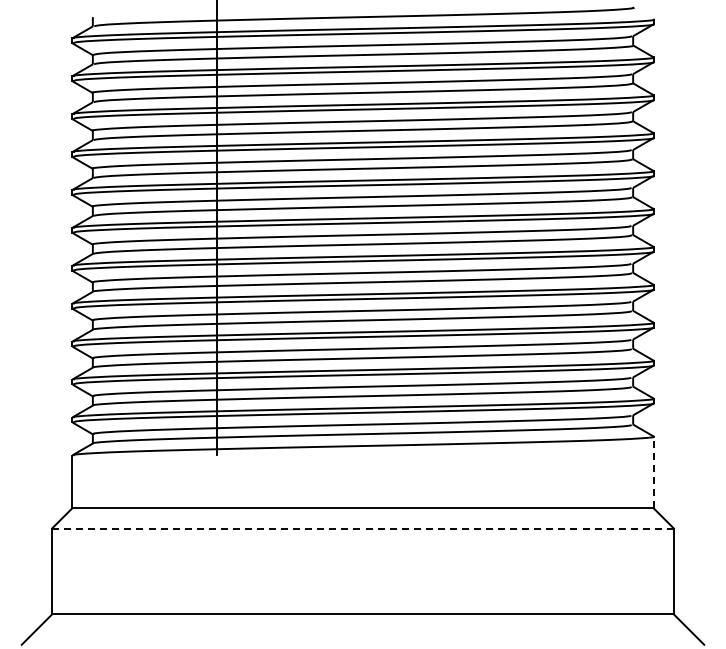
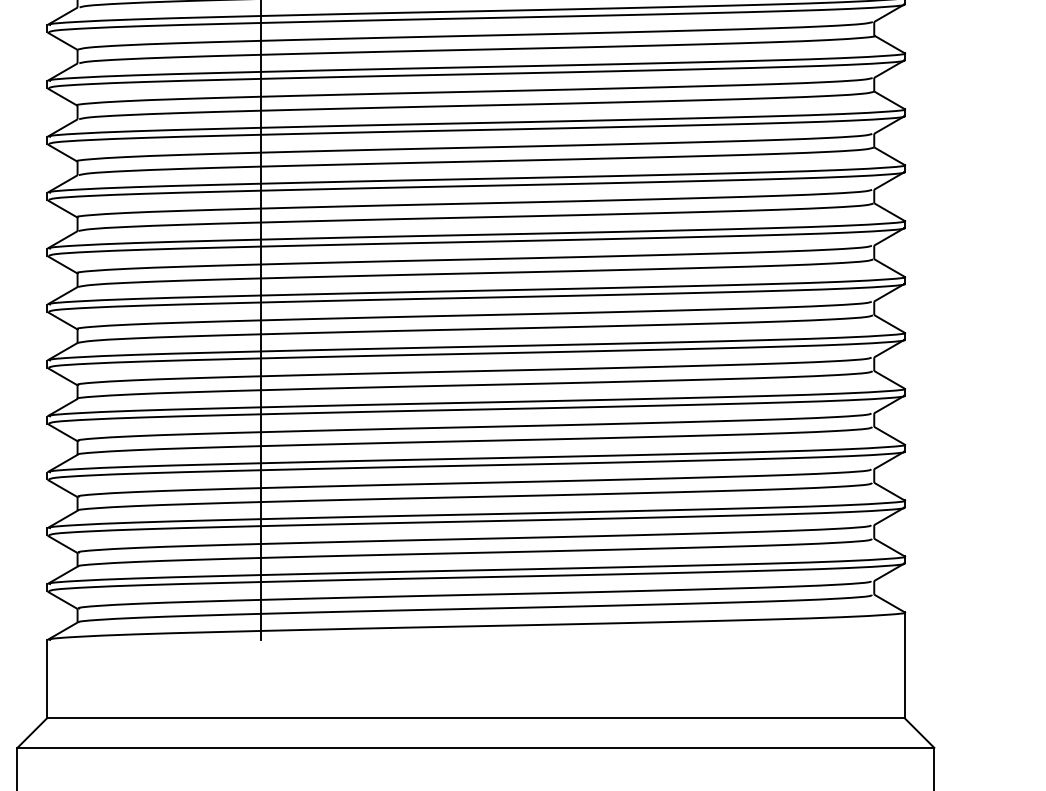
line: (653, 472) -> (904, 665), dashed -> solid
line: (363, 528) -> (476, 747), dashed -> solid

